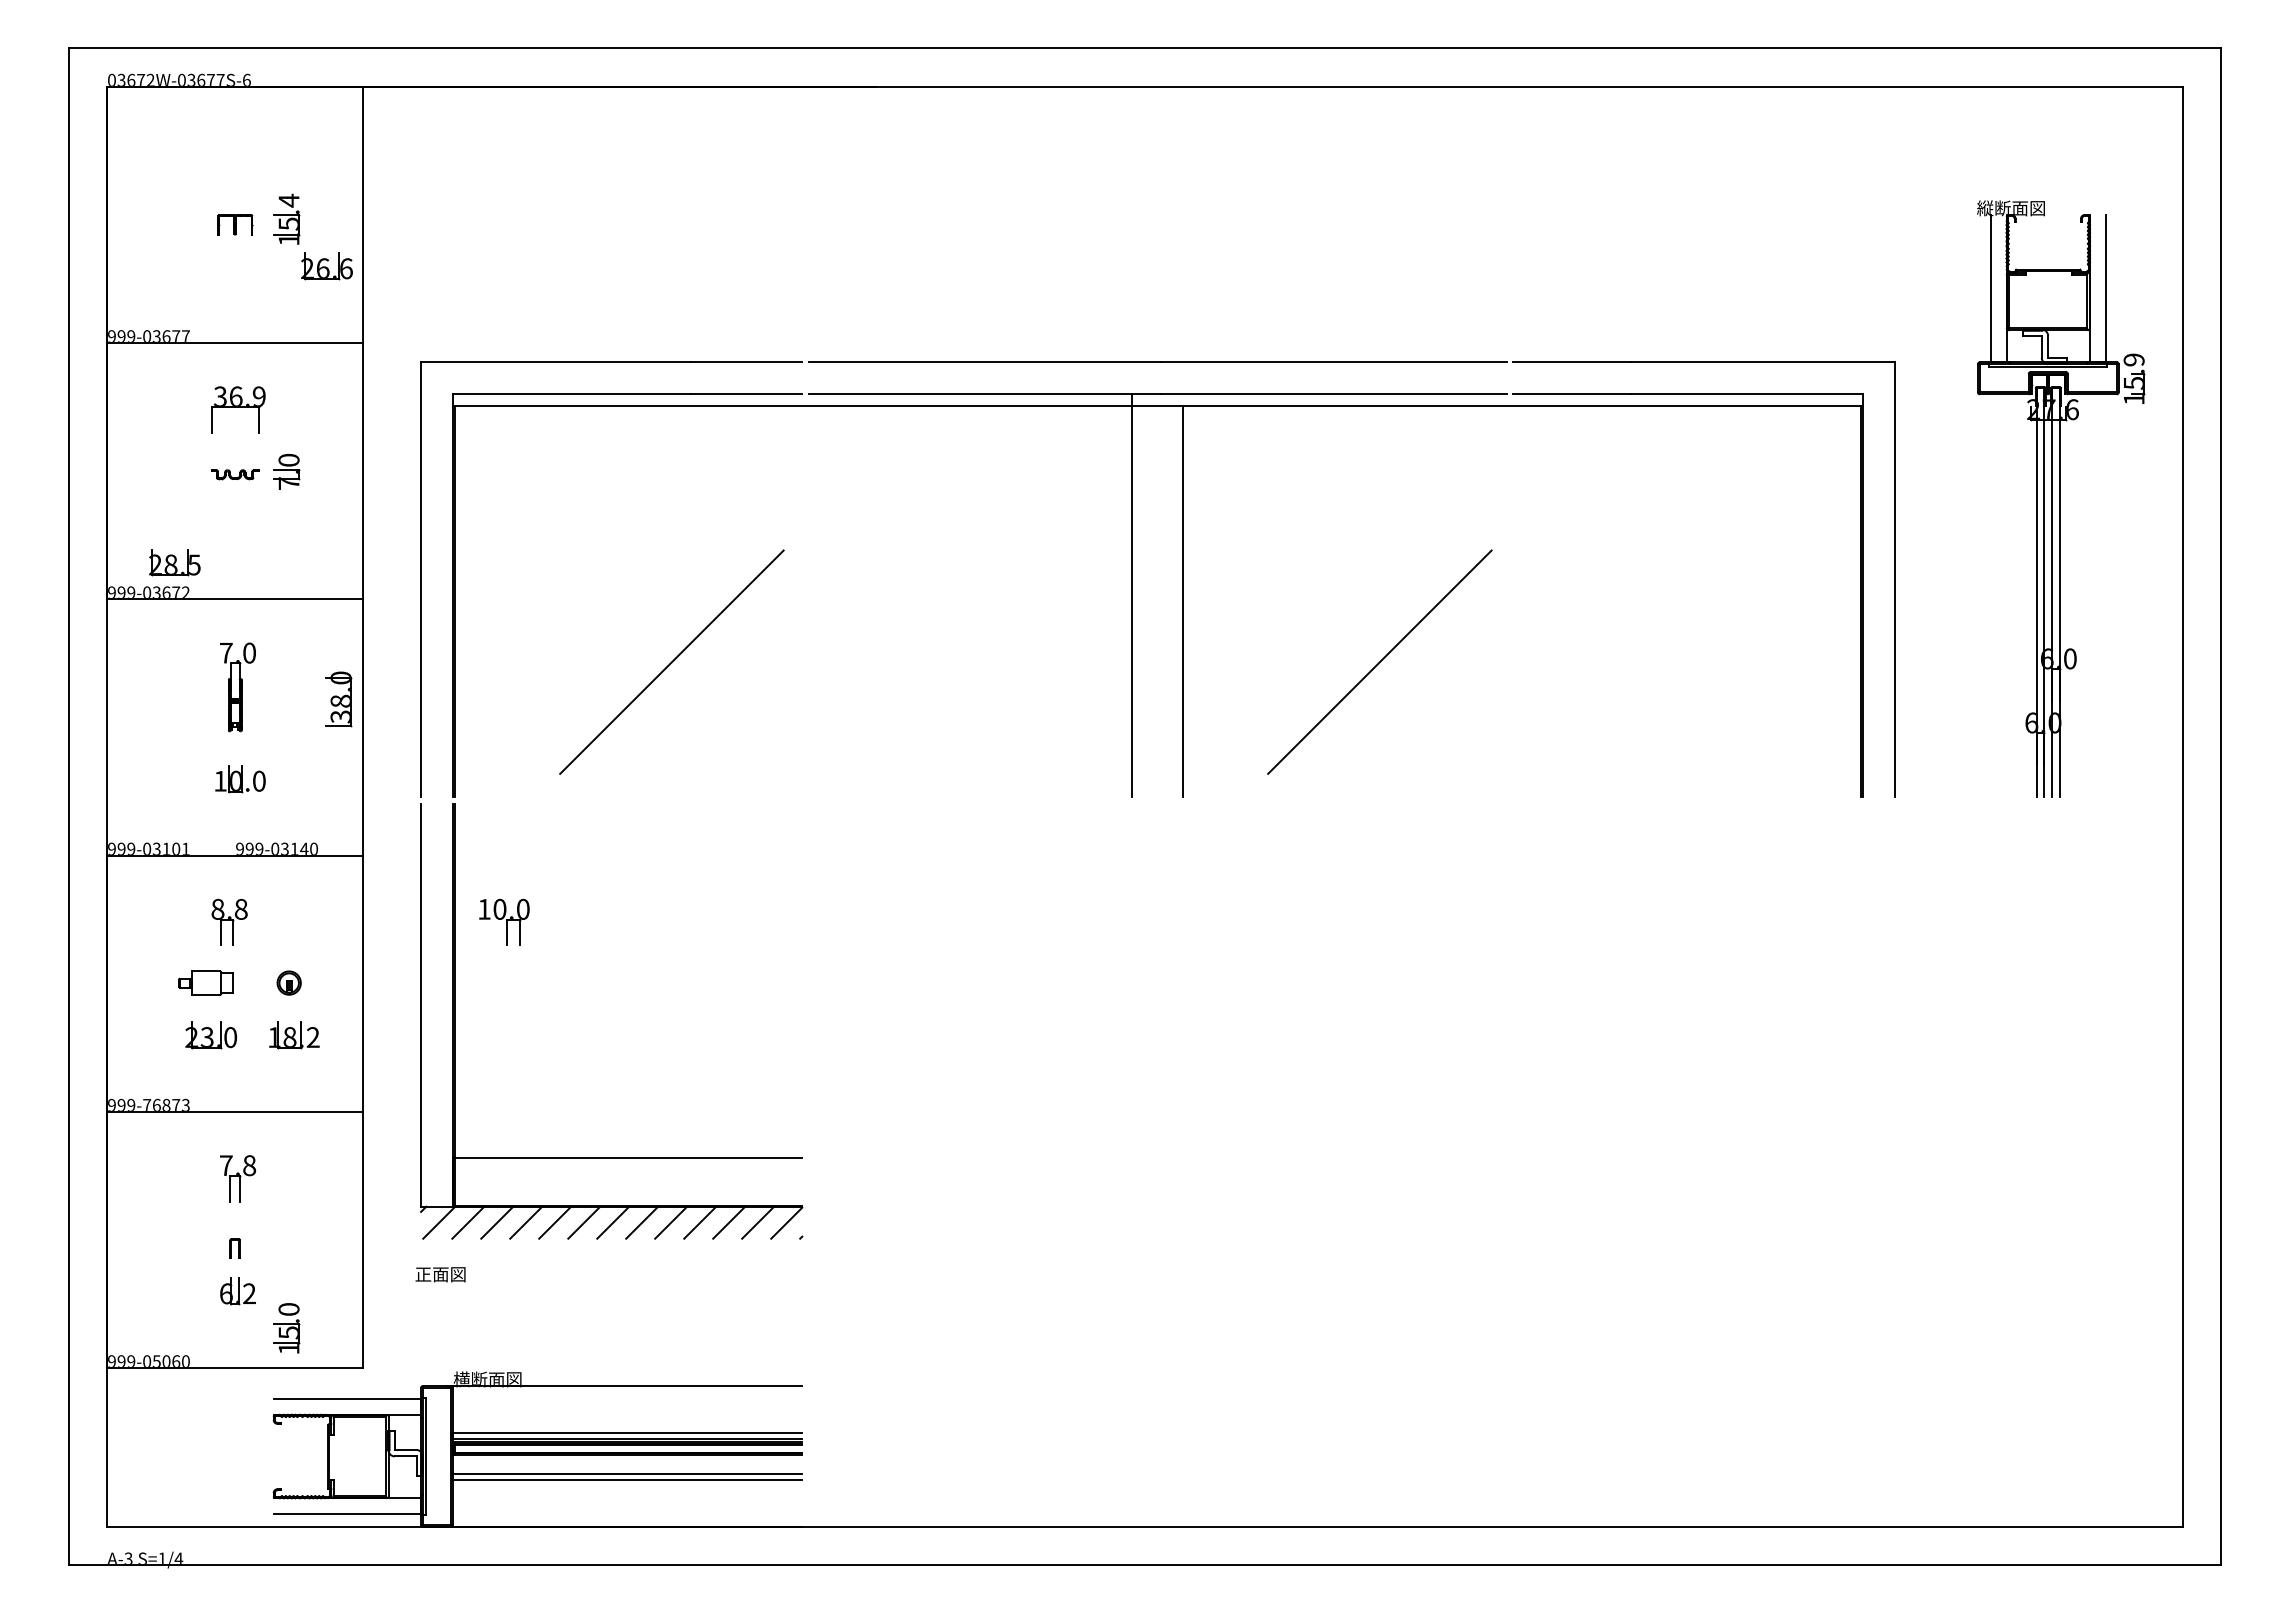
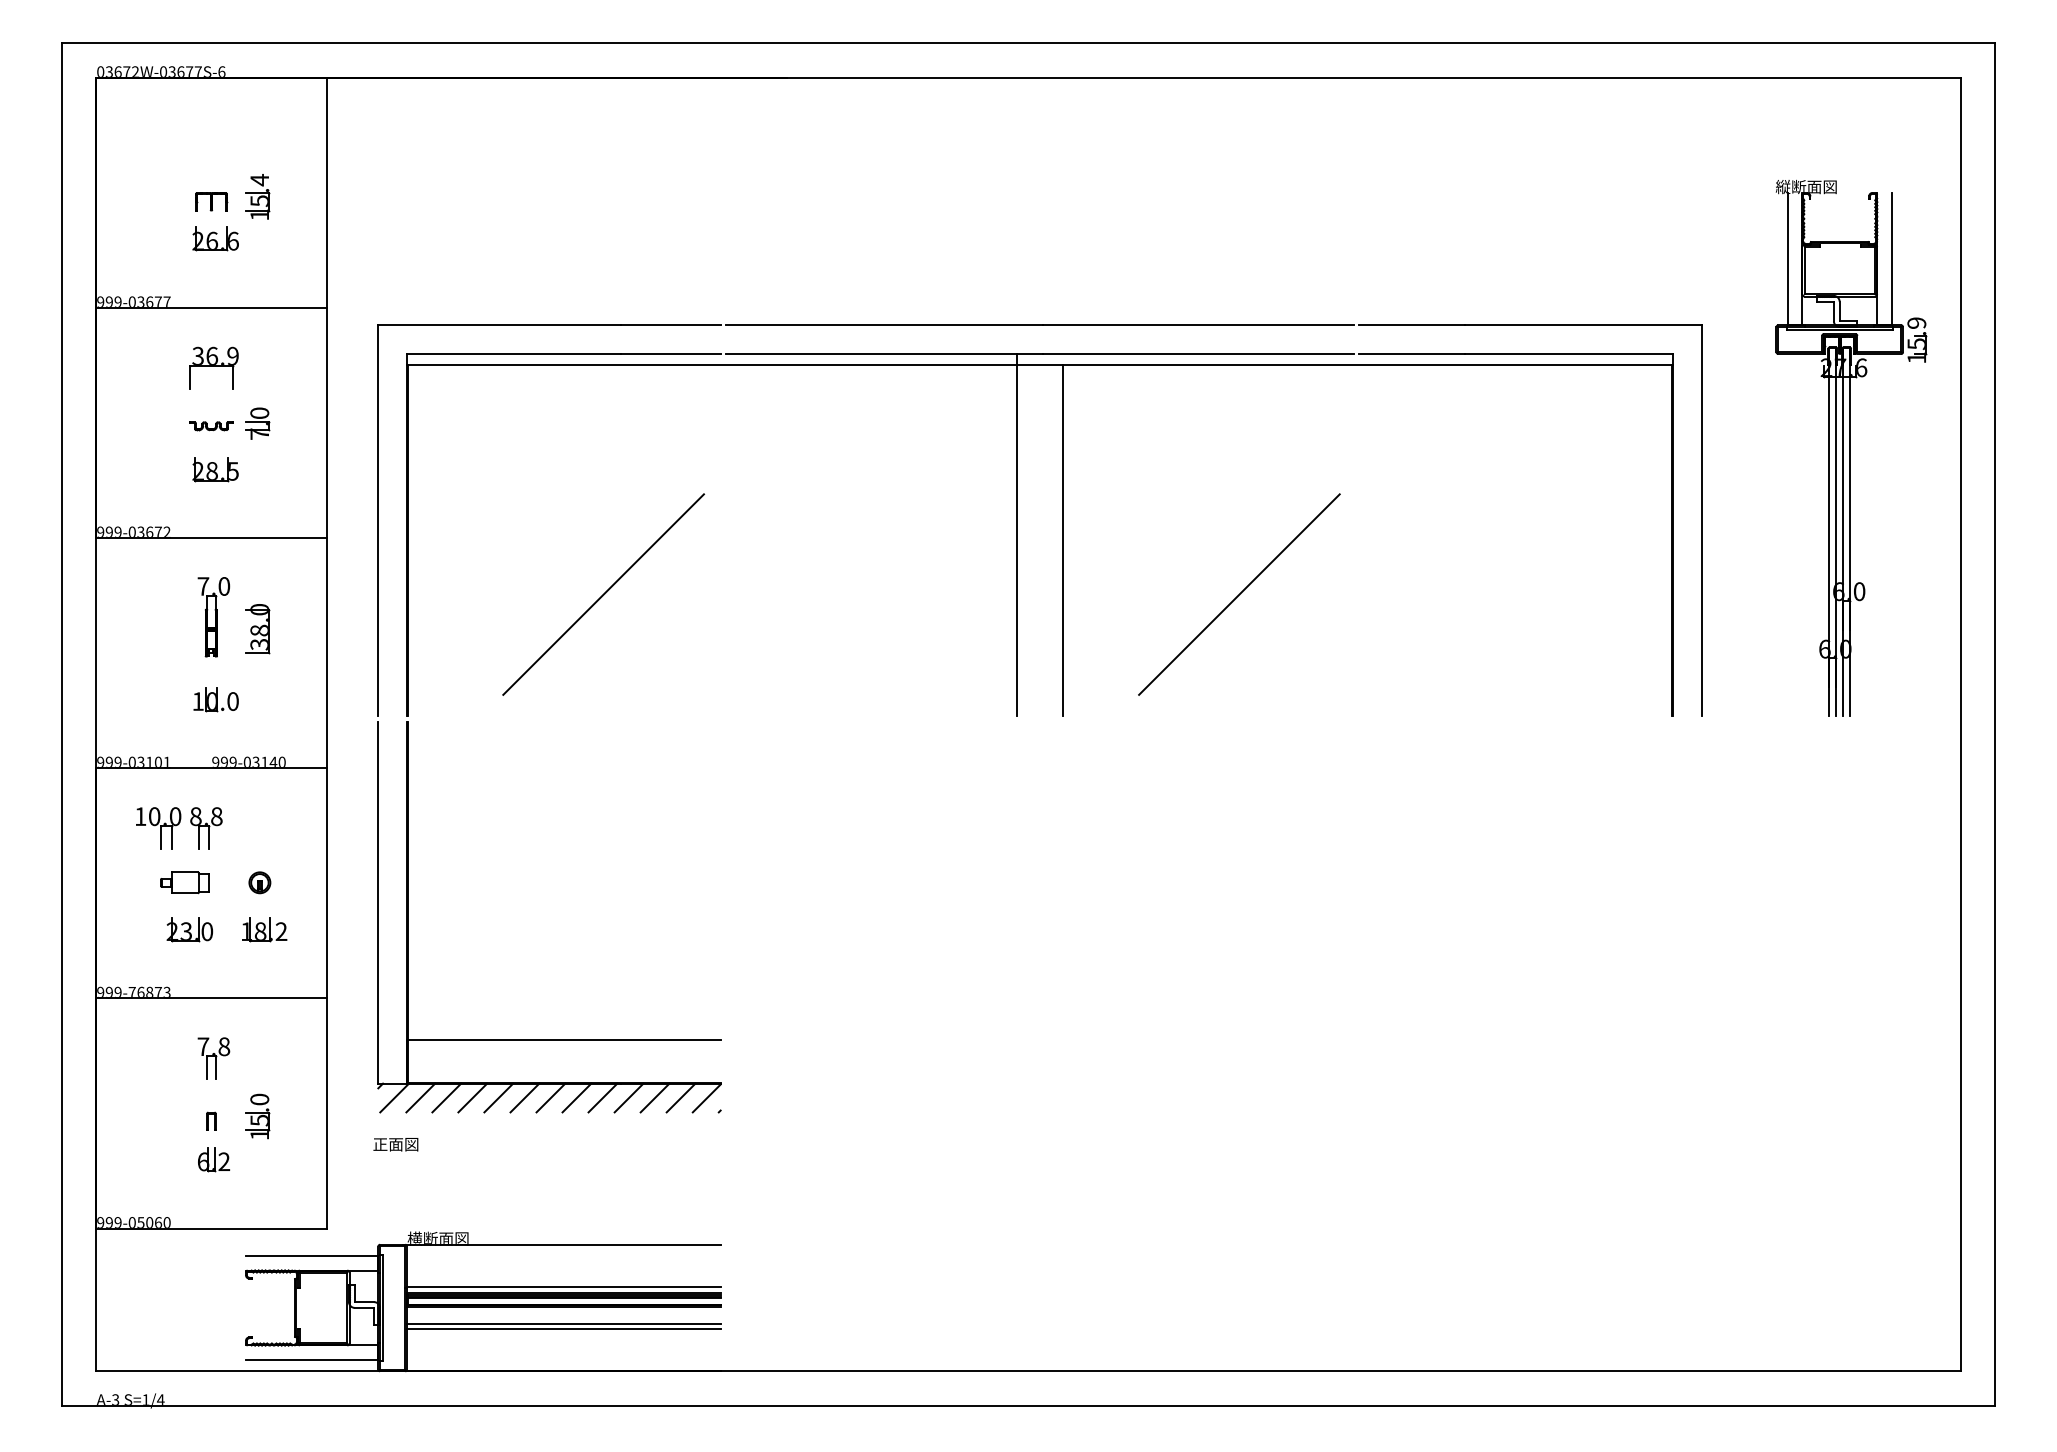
part: (326, 266) -> (215, 239), moved
part: (174, 562) -> (215, 469), moved
part: (338, 699) -> (257, 629), moved
part: (504, 921) -> (158, 827), moved
part: (286, 1328) -> (257, 1116), moved

